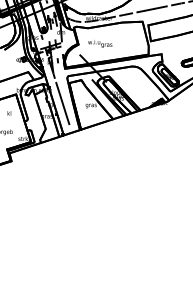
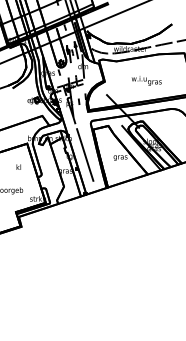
text: (100, 43) -> (147, 80), moved

